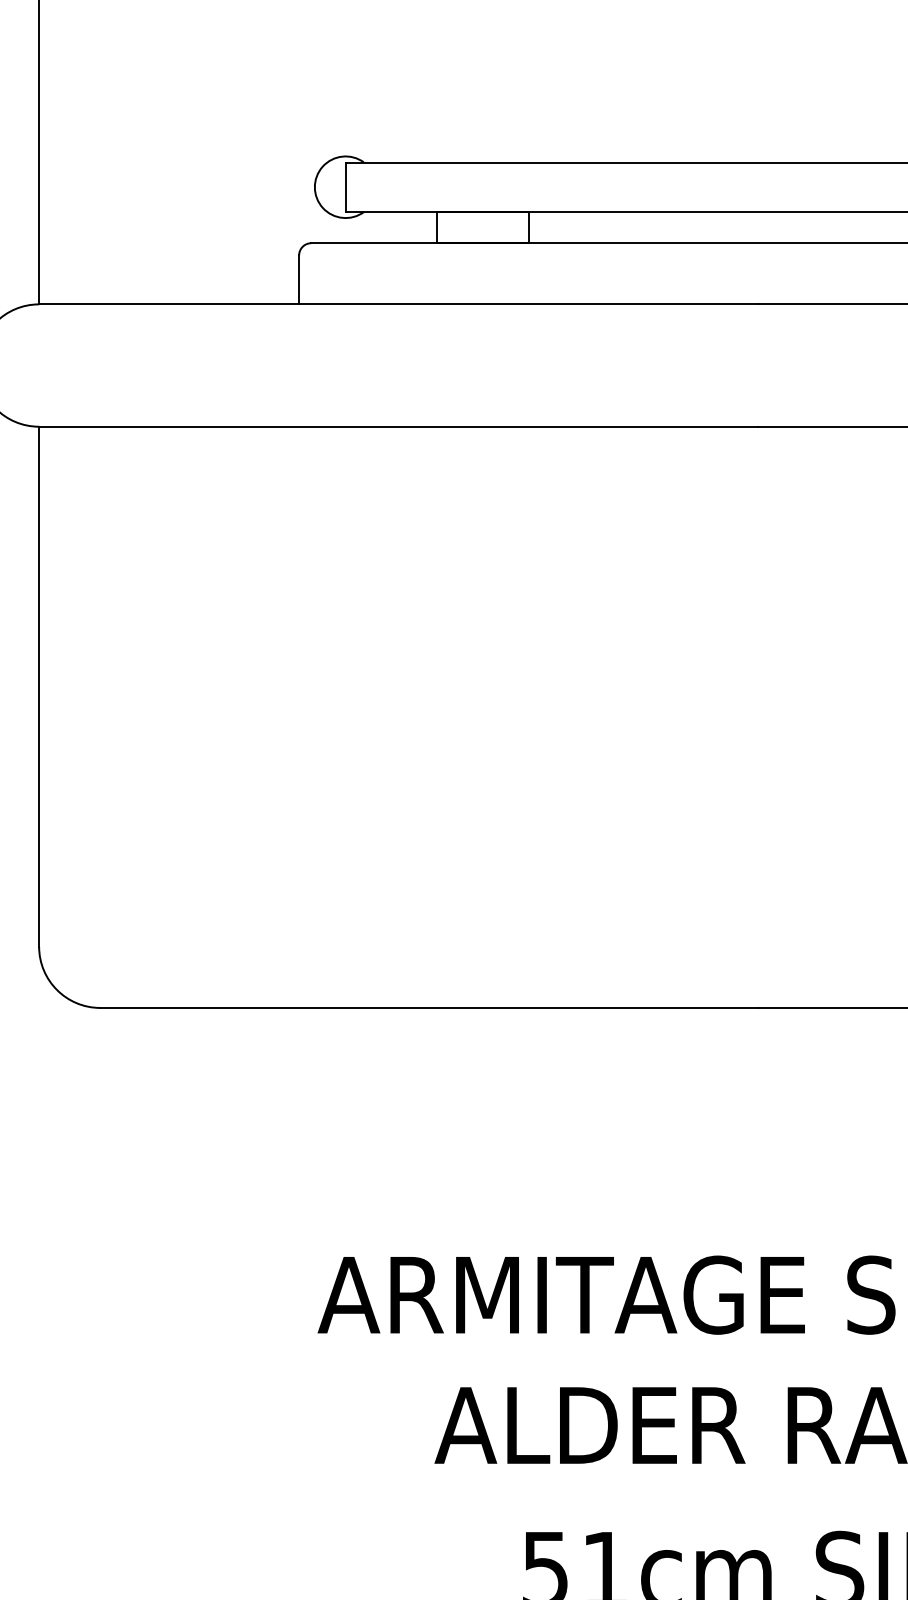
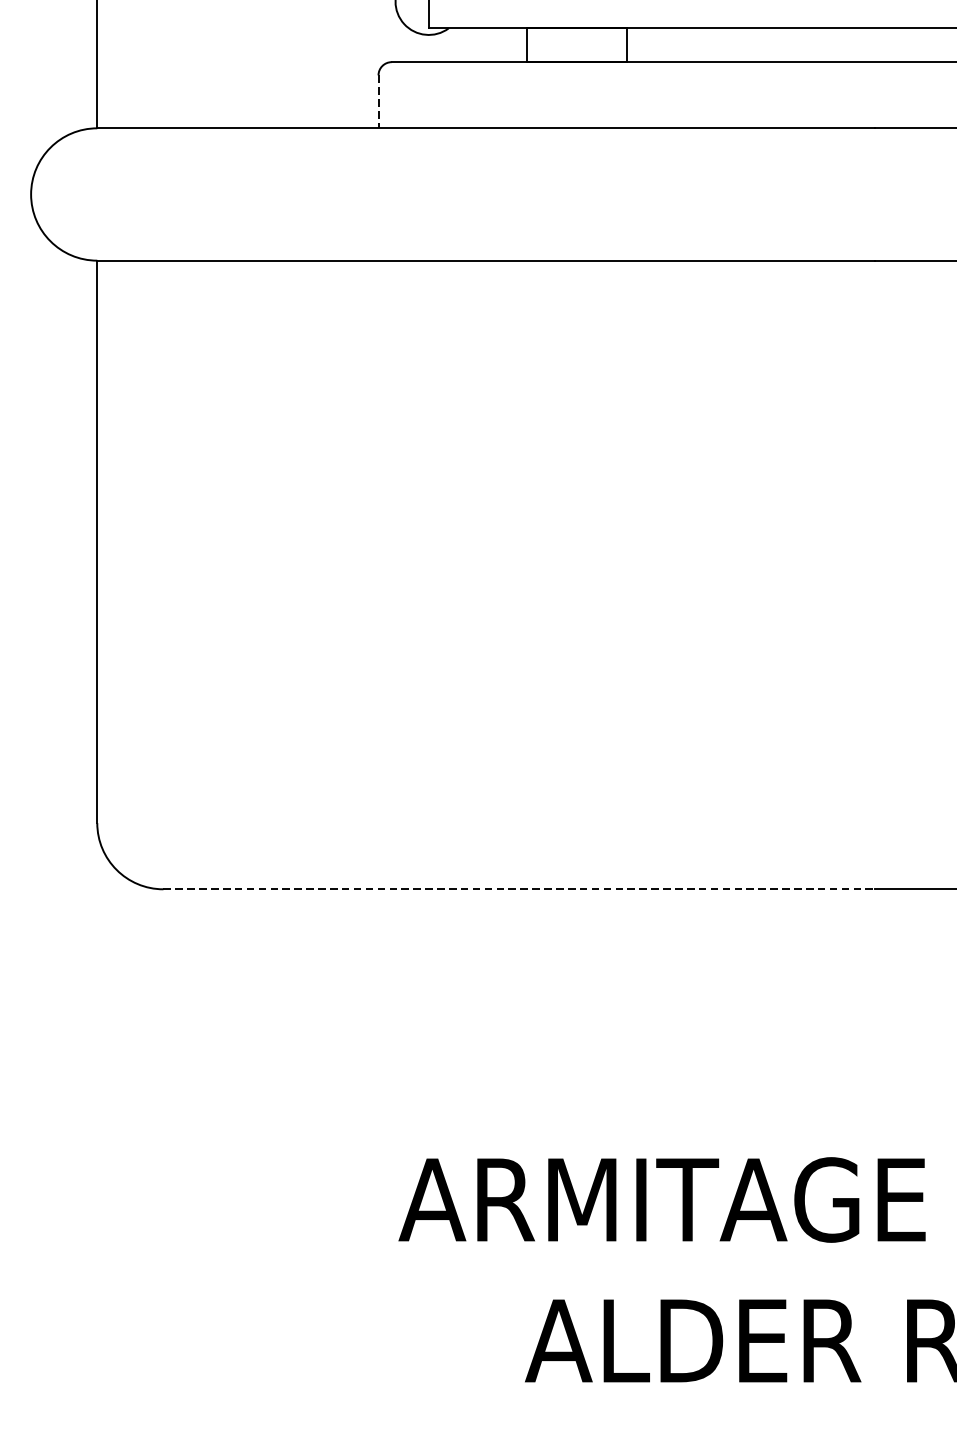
line: (299, 280) -> (378, 102), solid -> dashed
line: (429, 1007) -> (519, 888), solid -> dashed

